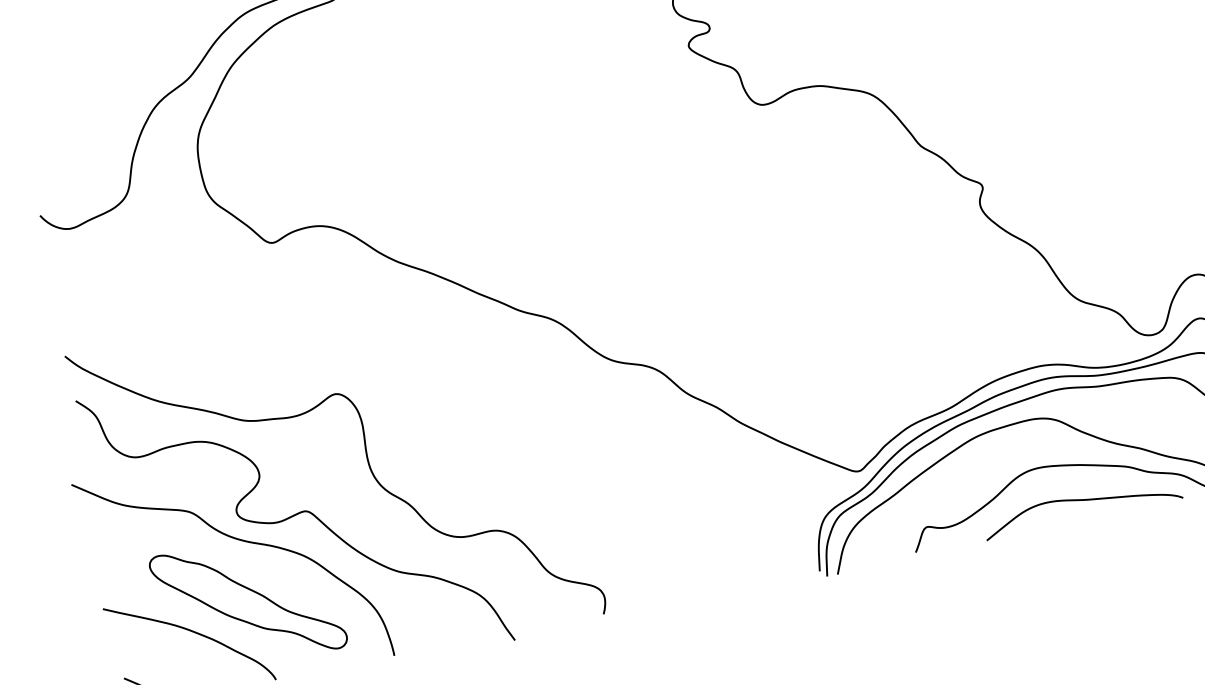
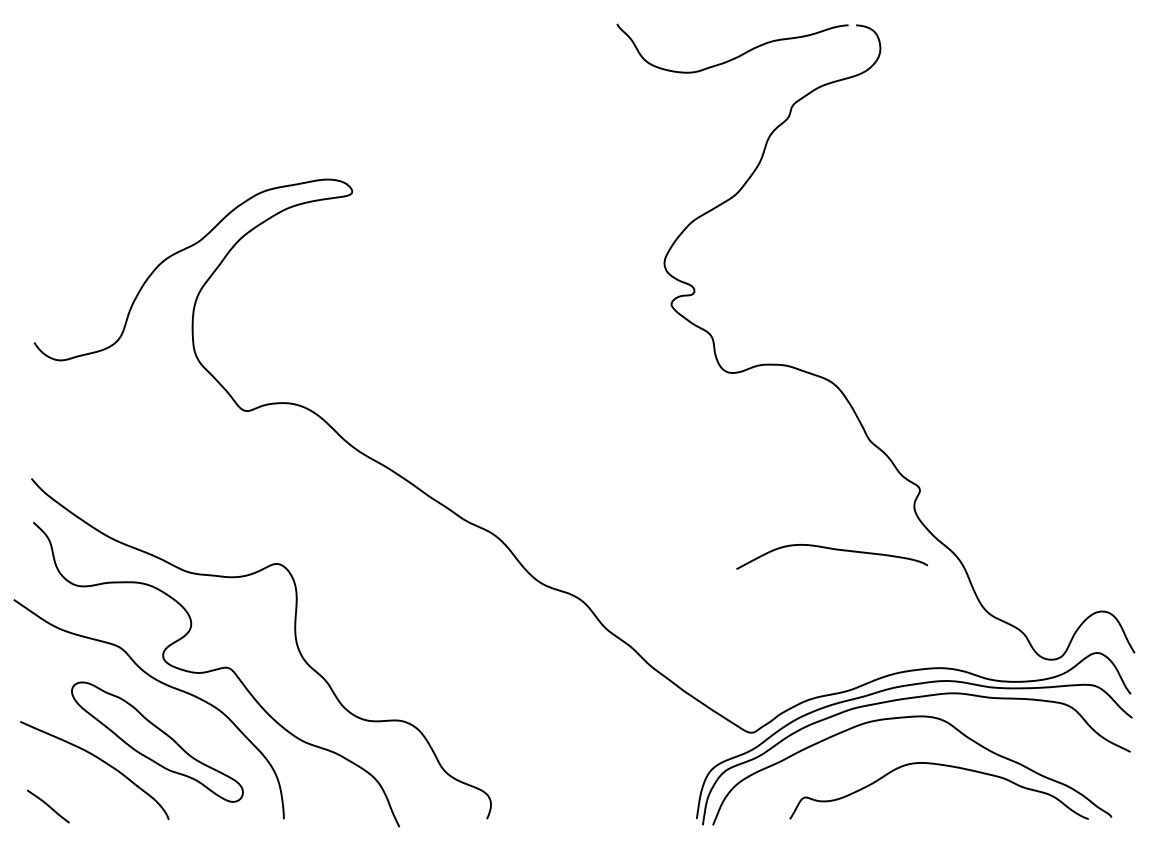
curve: (1084, 501) -> (834, 550), moved

